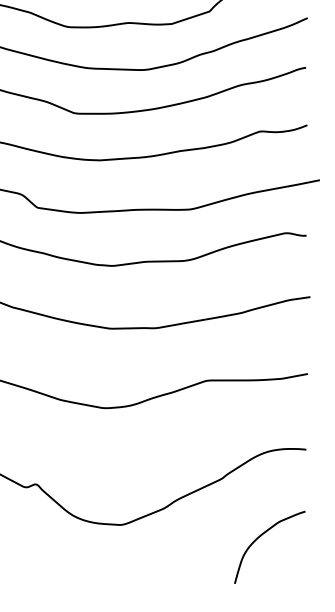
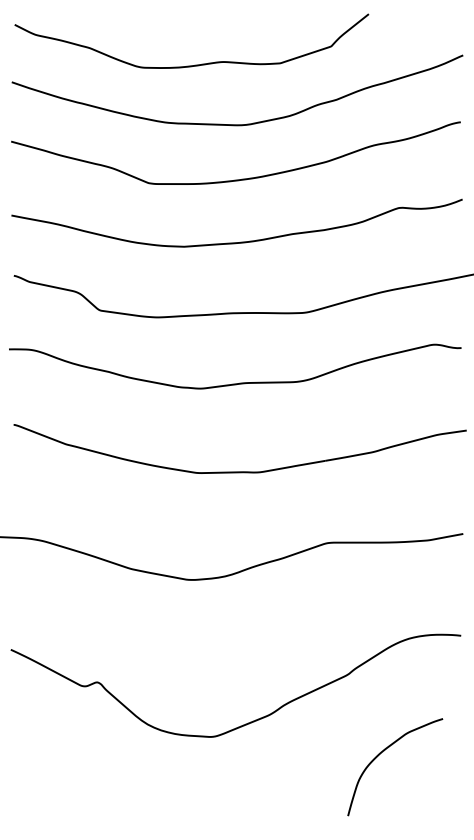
curve: (261, 535) -> (384, 751), moved

